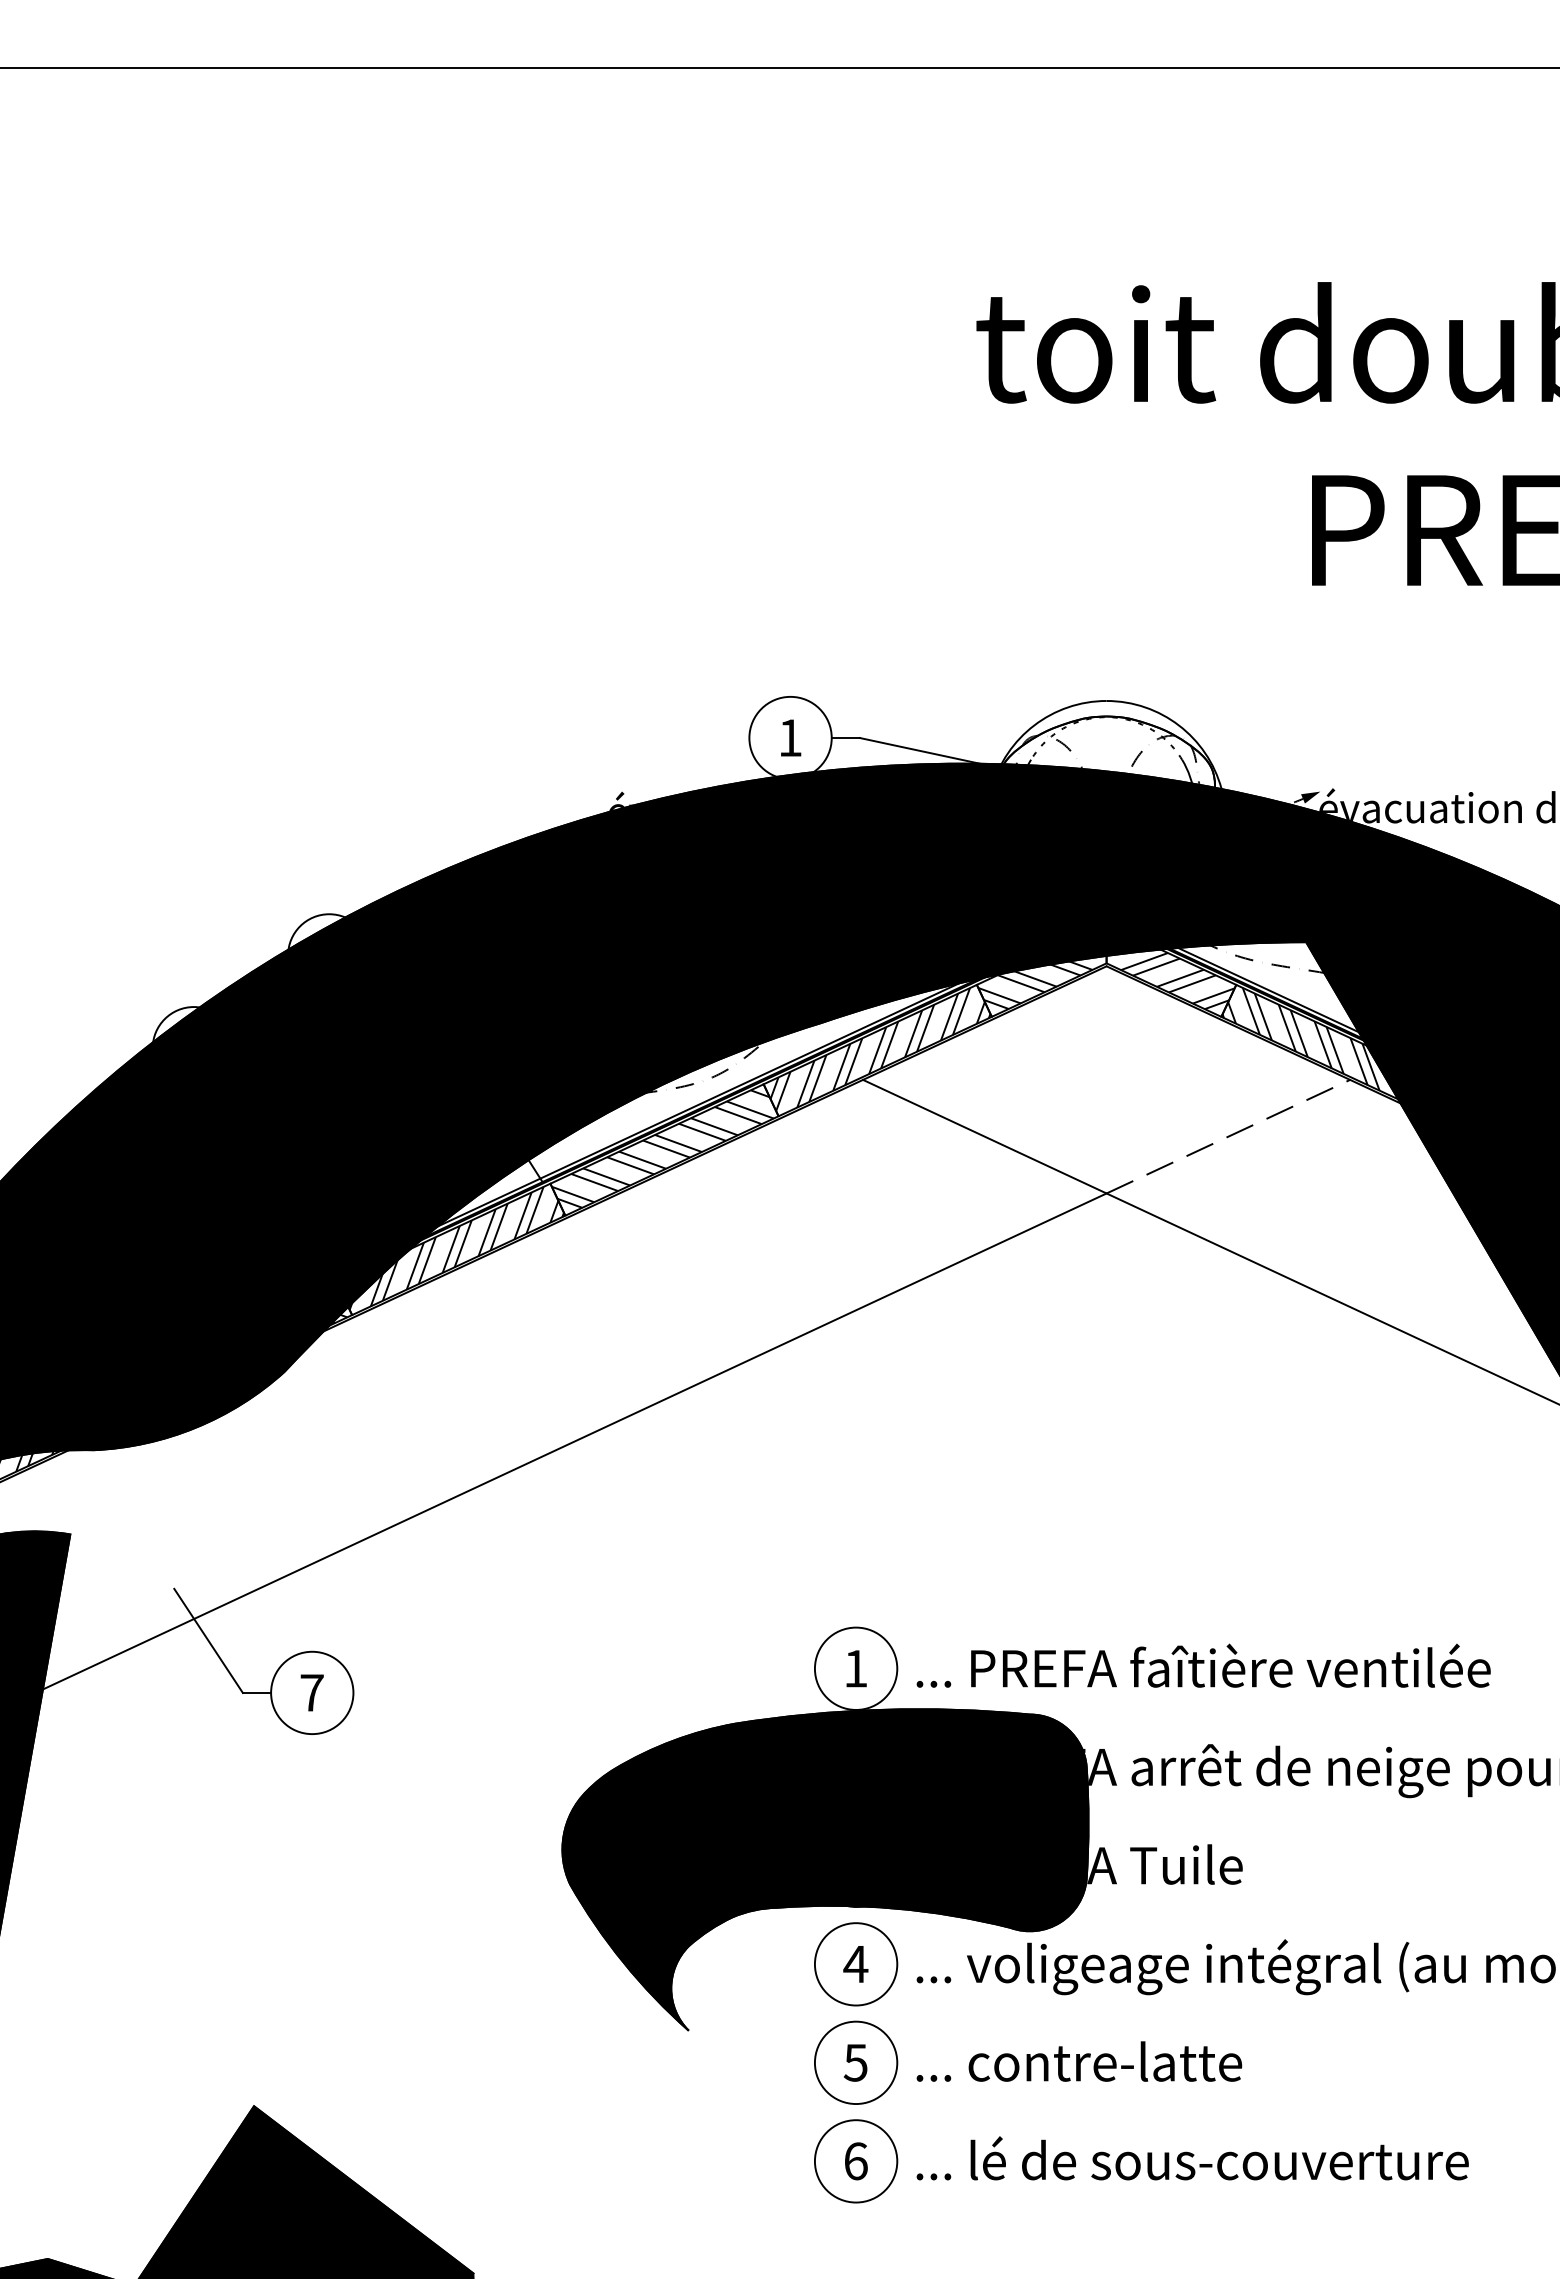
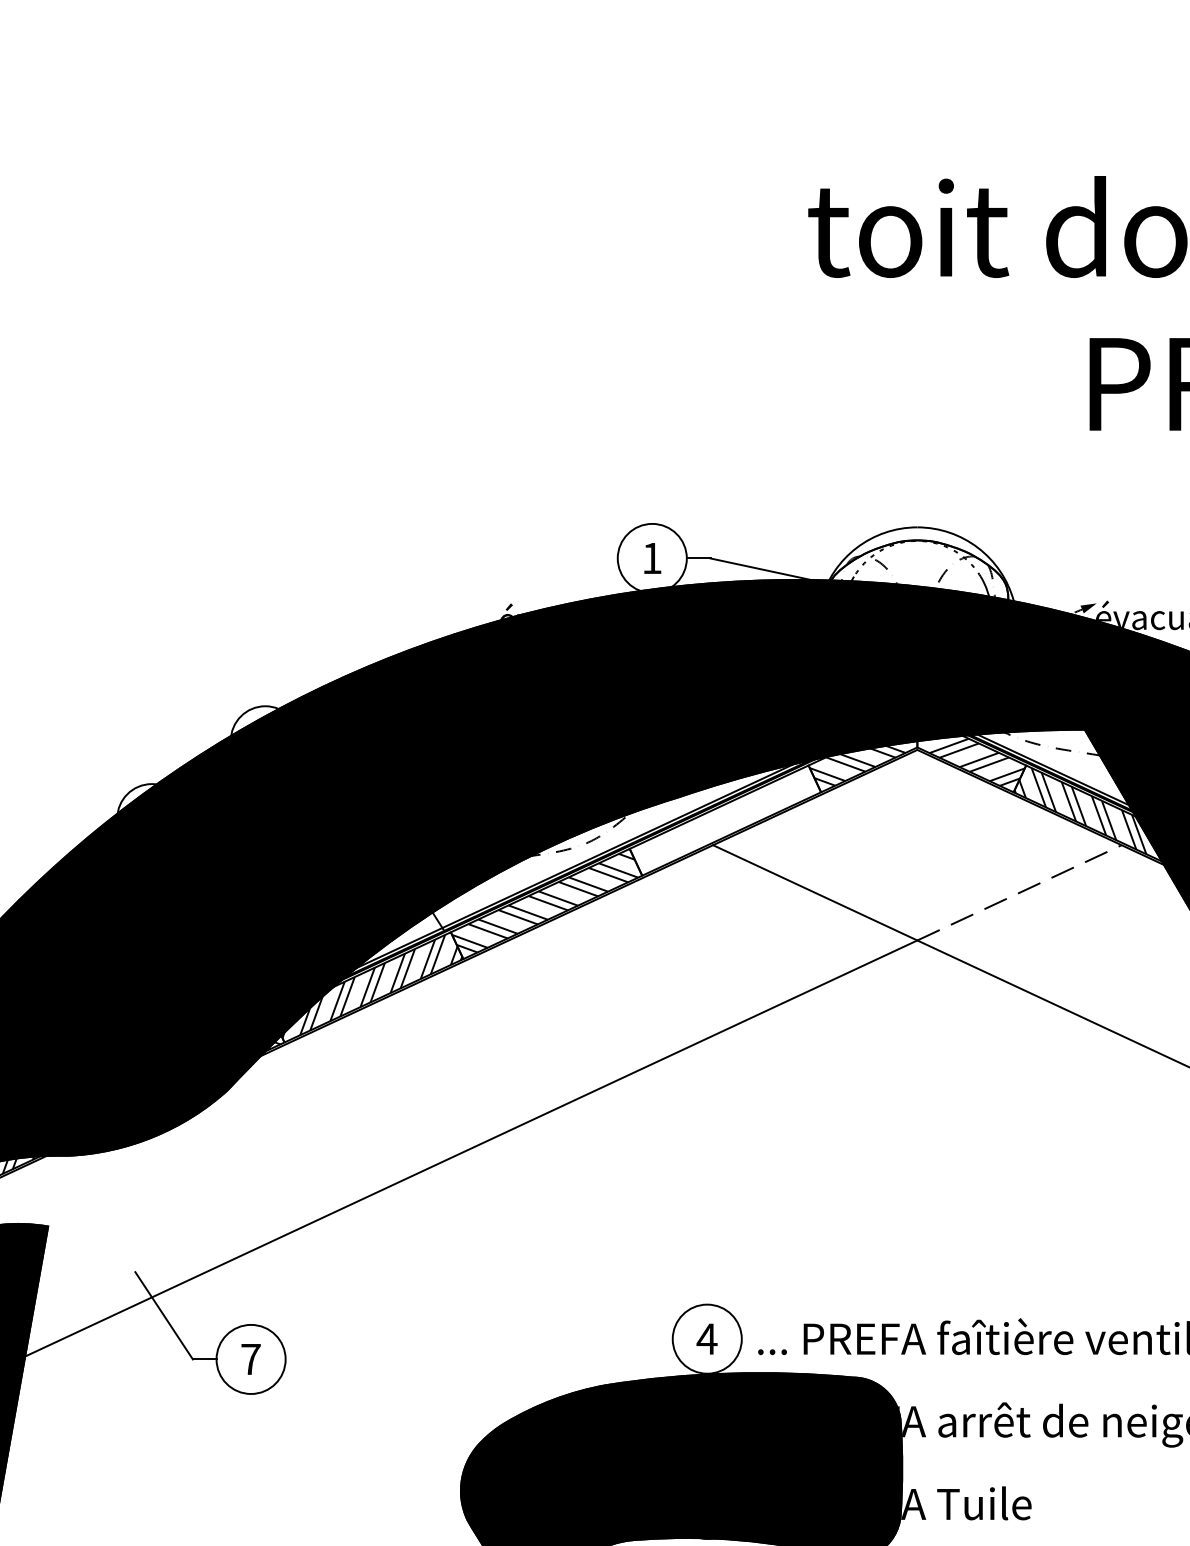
hatch: (880, 1049) -> (727, 819), removed
text: (855, 1668) -> (706, 1338), 1 -> 4

